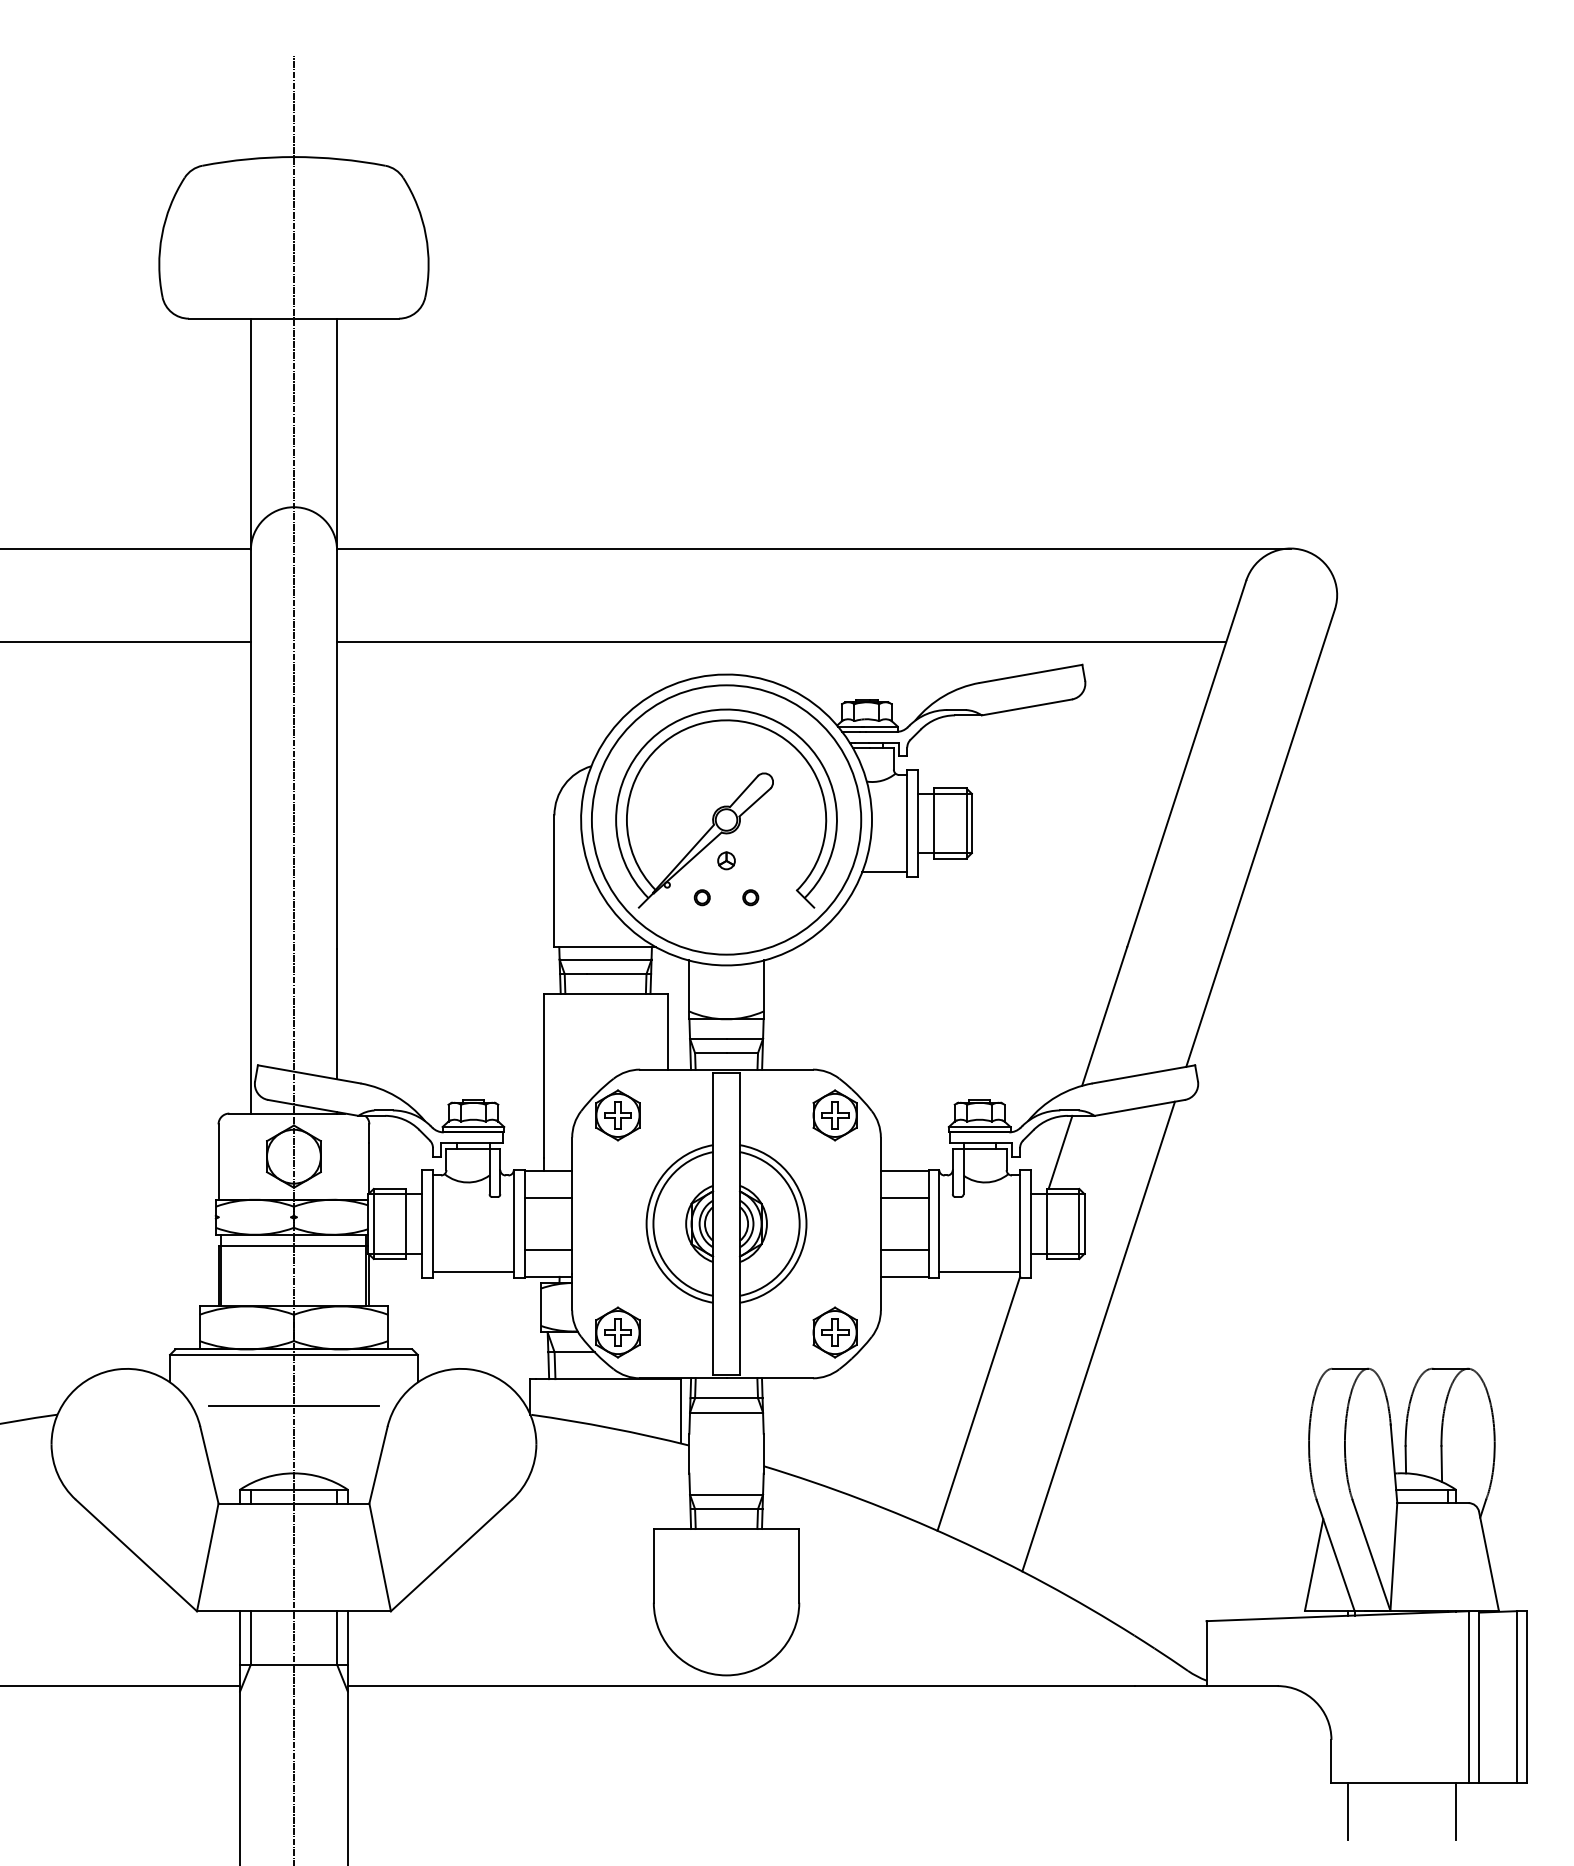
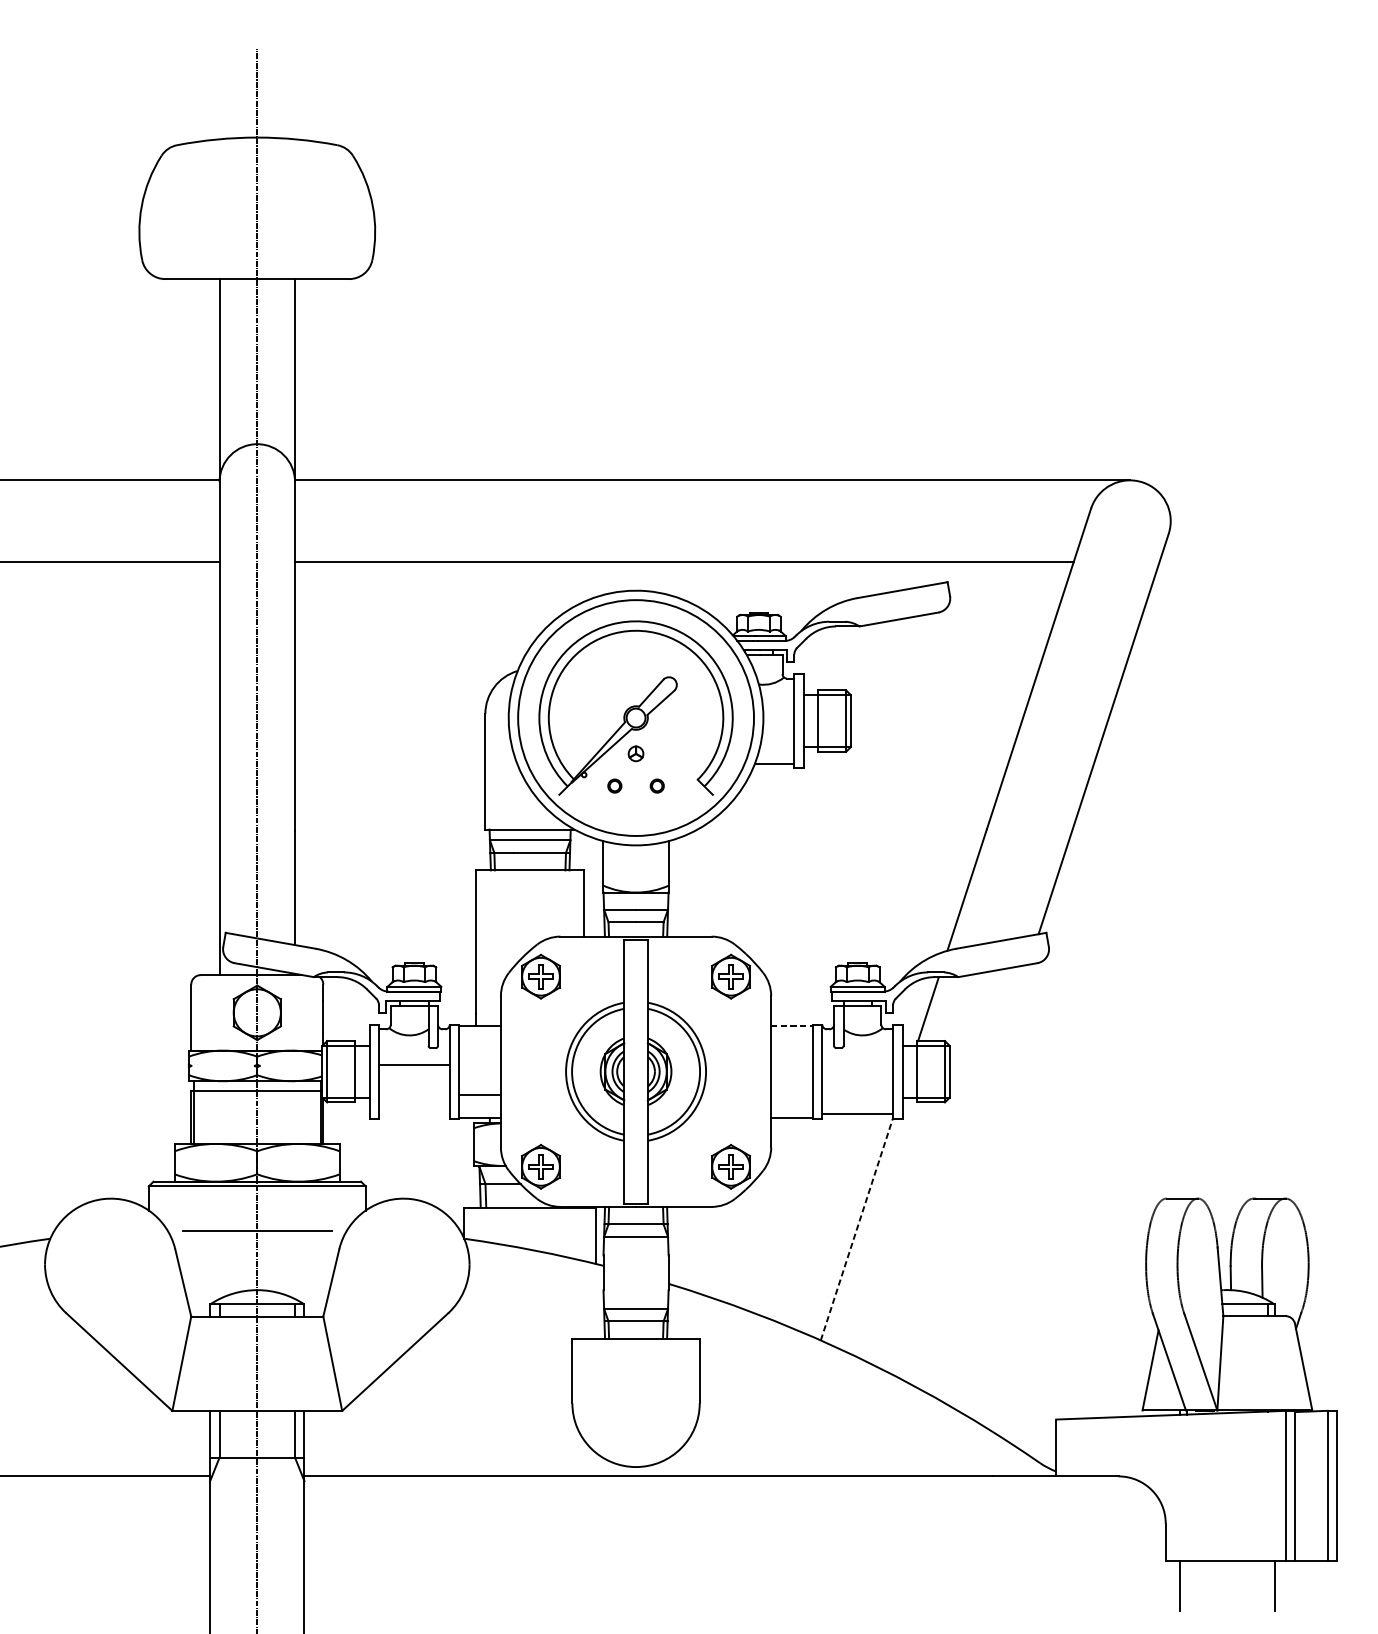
line: (904, 1171) -> (791, 1025), solid -> dashed
line: (548, 1197) -> (480, 1048), removed
line: (904, 1197) -> (791, 1048), removed
line: (904, 1250) -> (791, 1095), removed
line: (473, 1272) -> (414, 1065), moved
line: (1098, 1336) -> (961, 1170), removed
line: (978, 1403) -> (856, 1228), solid -> dashed

